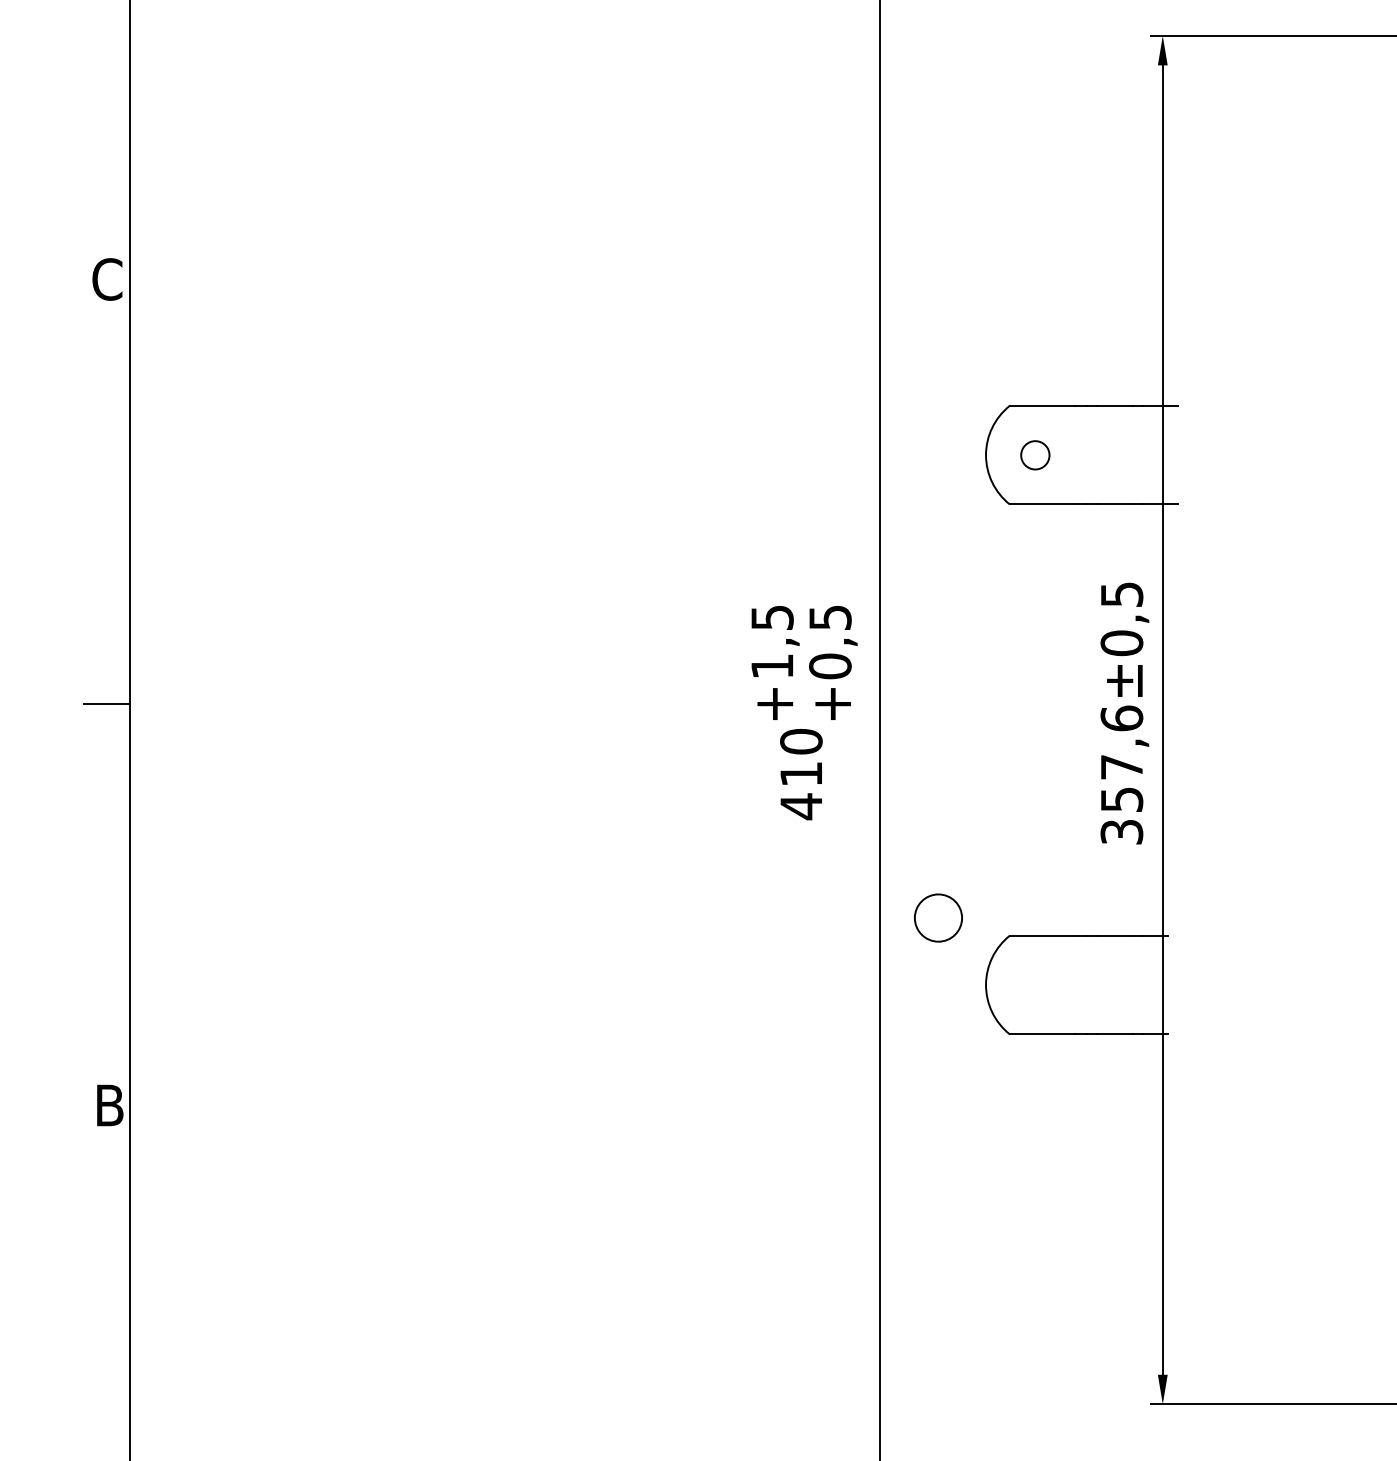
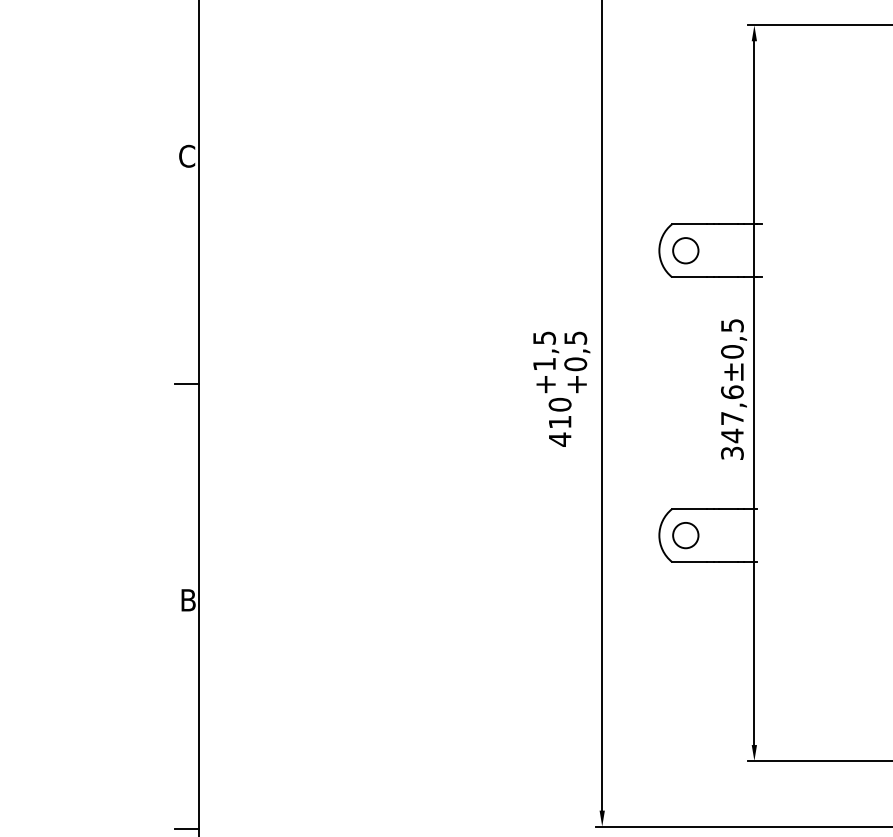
circle: (1034, 454) -> (685, 250), size x1.67
text: (1122, 798) -> (732, 435), 357,6 -> 347,6
circle: (937, 917) -> (685, 535), moved

